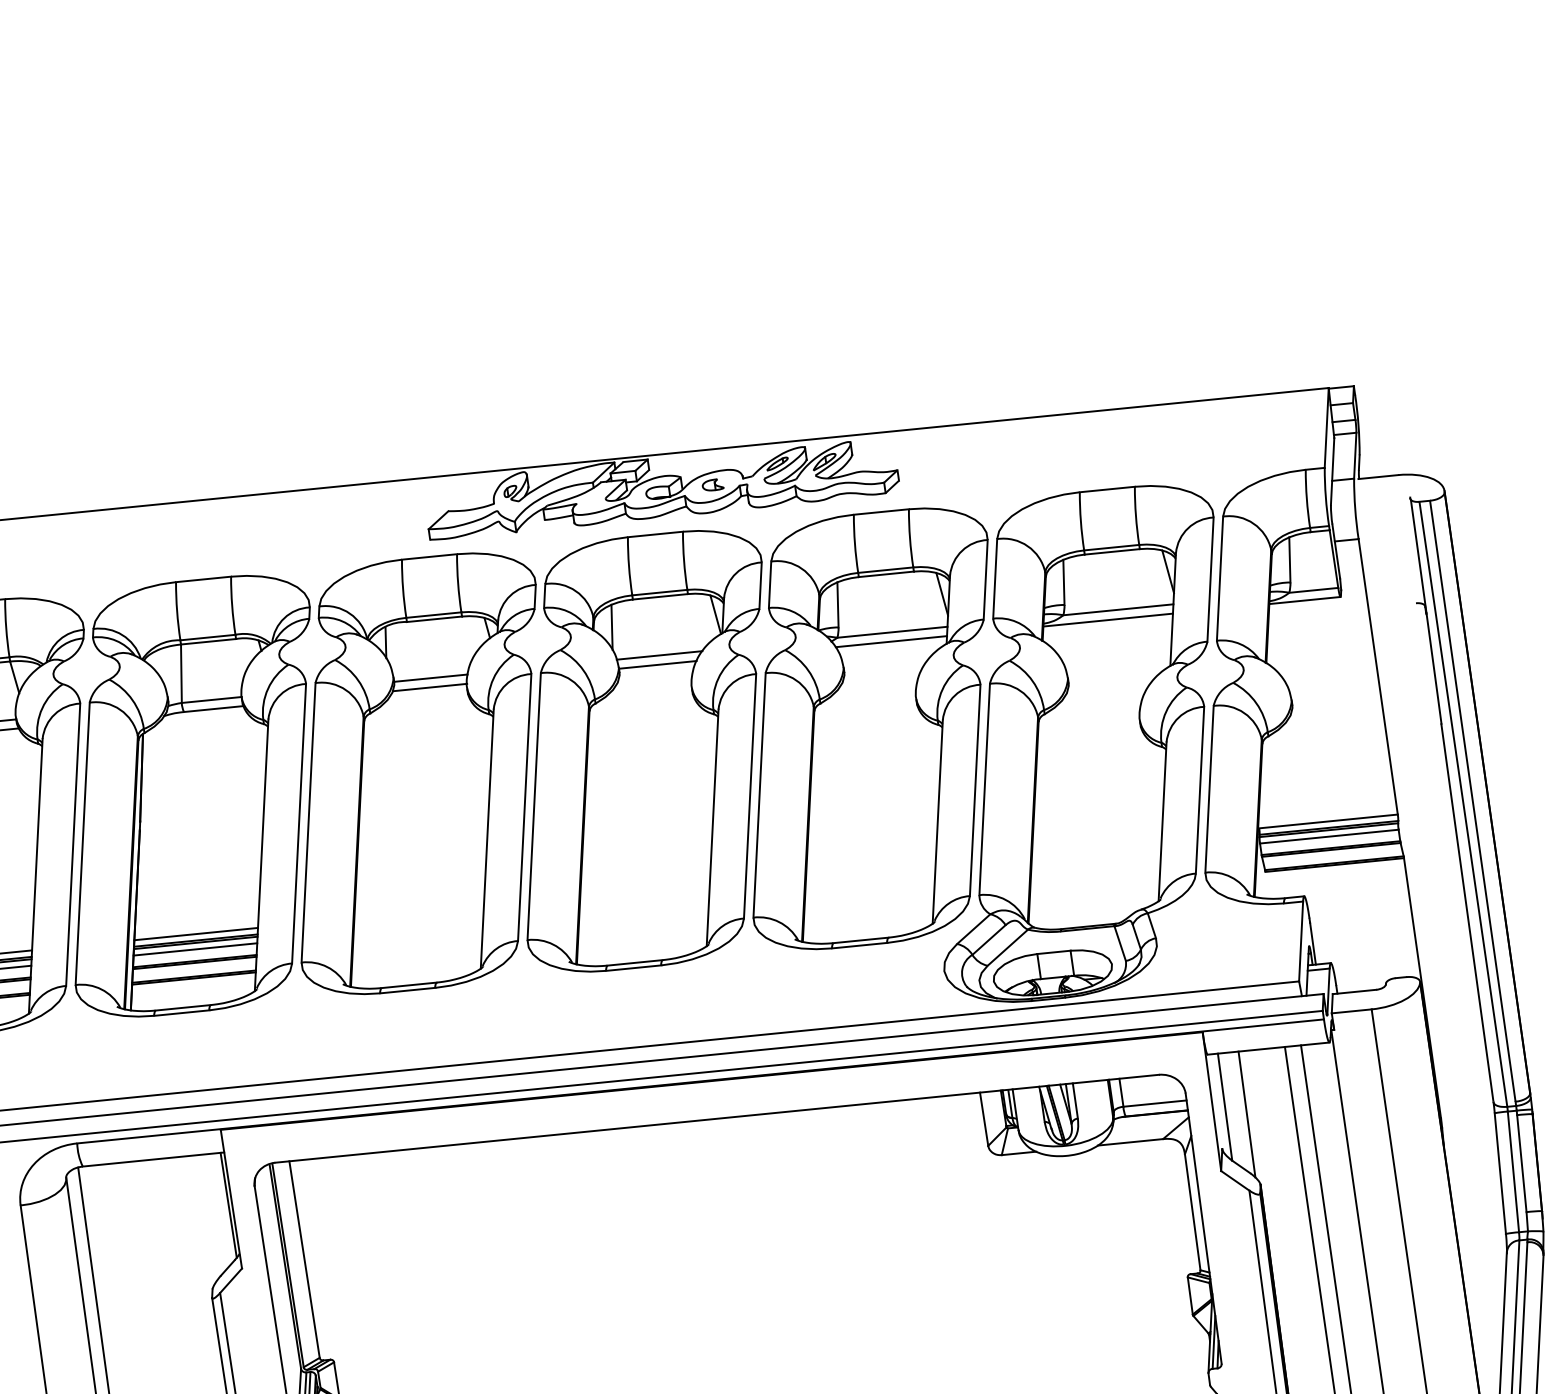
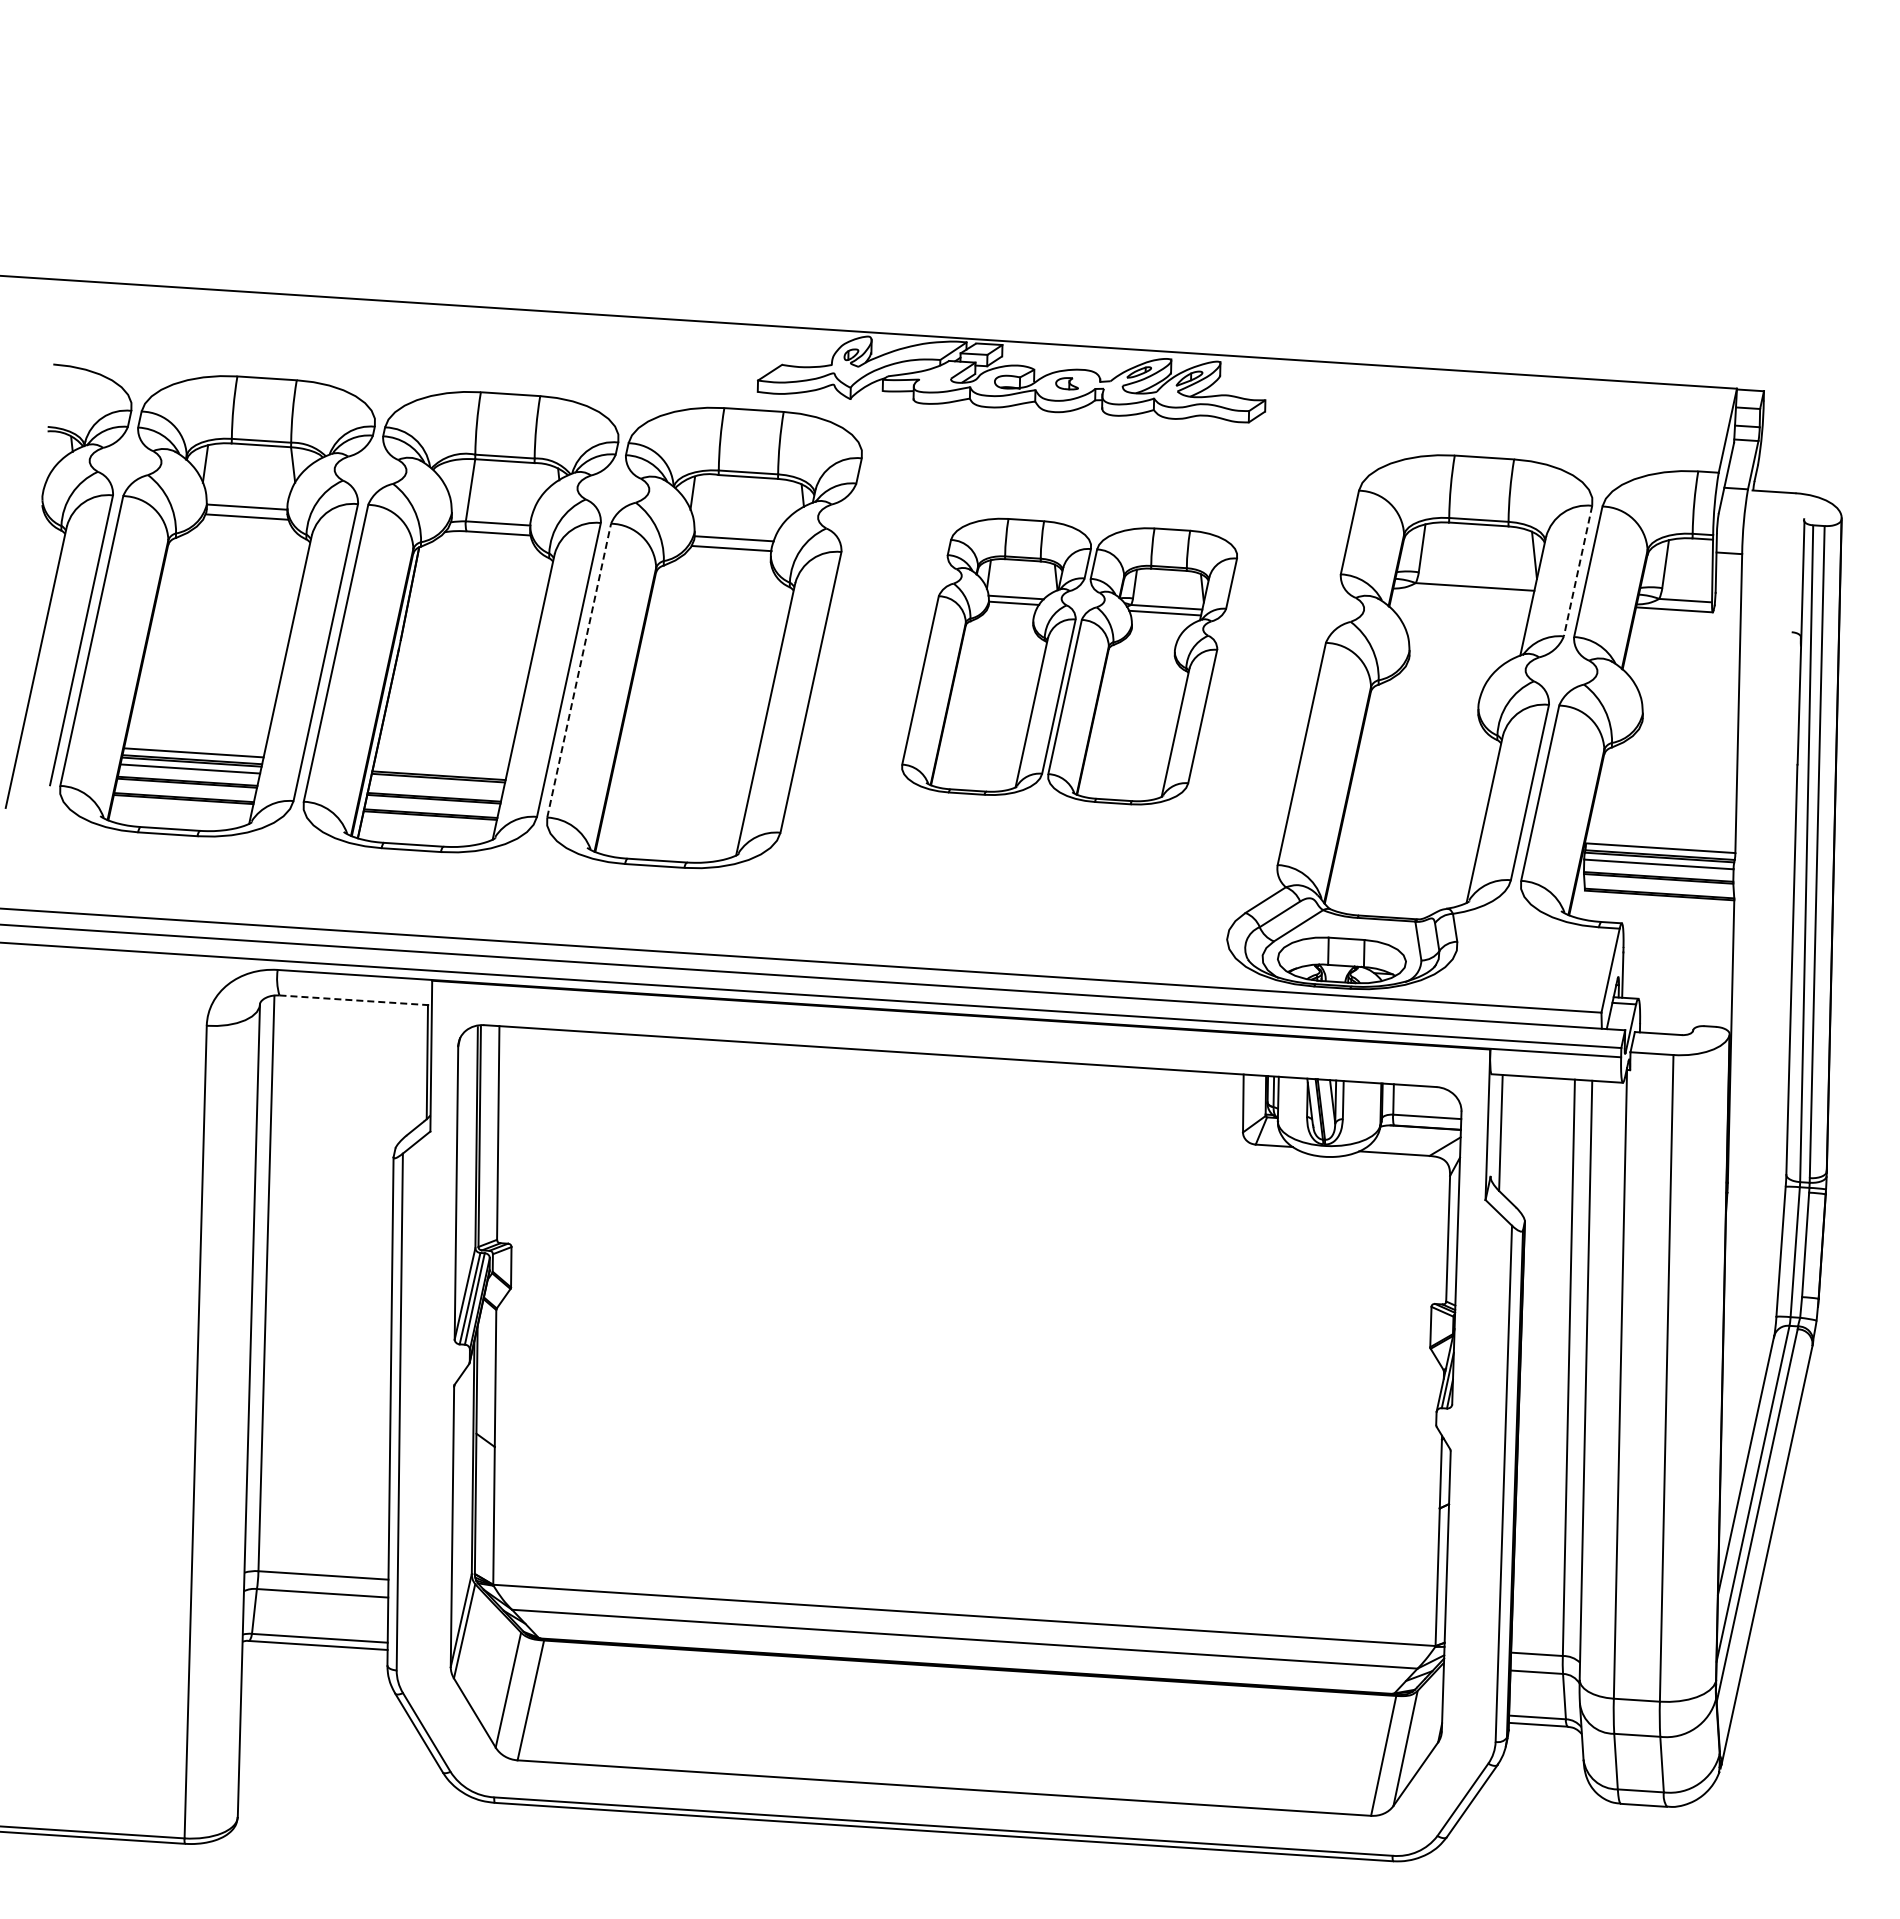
line: (1210, 579) -> (1578, 571), solid -> dashed
line: (1108, 619) -> (1462, 595), removed
part: (757, 739) -> (1069, 661), size x0.6
line: (308, 822) -> (579, 670), solid -> dashed
line: (196, 933) -> (440, 768), removed
line: (194, 949) -> (436, 784), removed
line: (1246, 1114) -> (1522, 1144), removed
line: (154, 1159) -> (356, 1000), solid -> dashed

